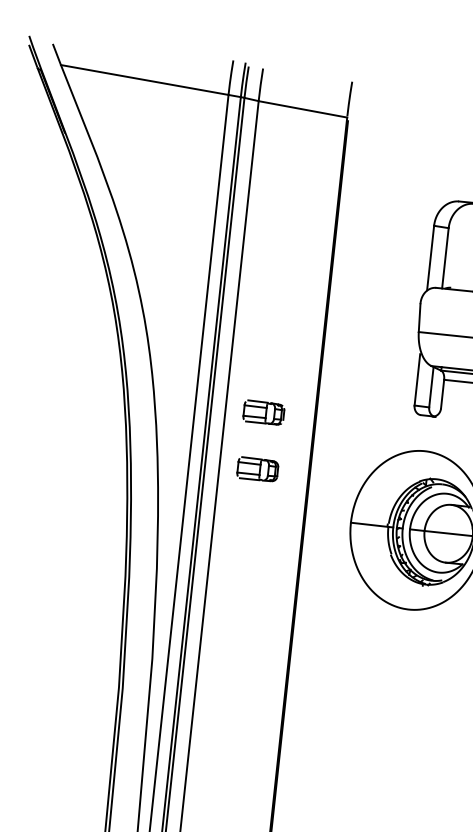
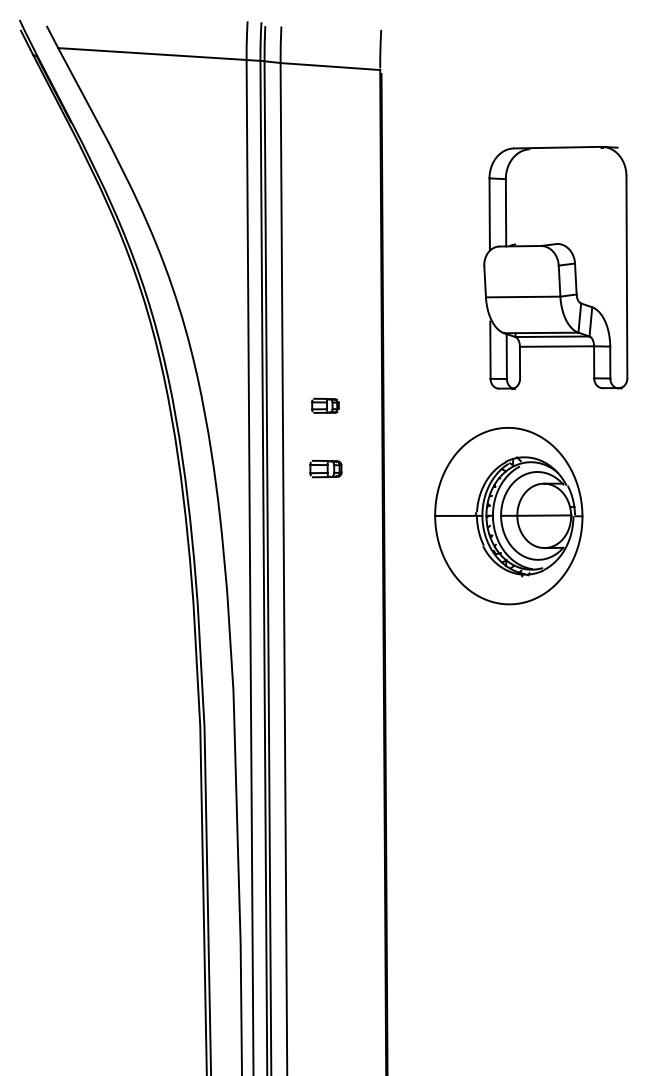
part: (263, 412) -> (325, 405), size x0.6
part: (257, 469) -> (325, 468), size x0.7

